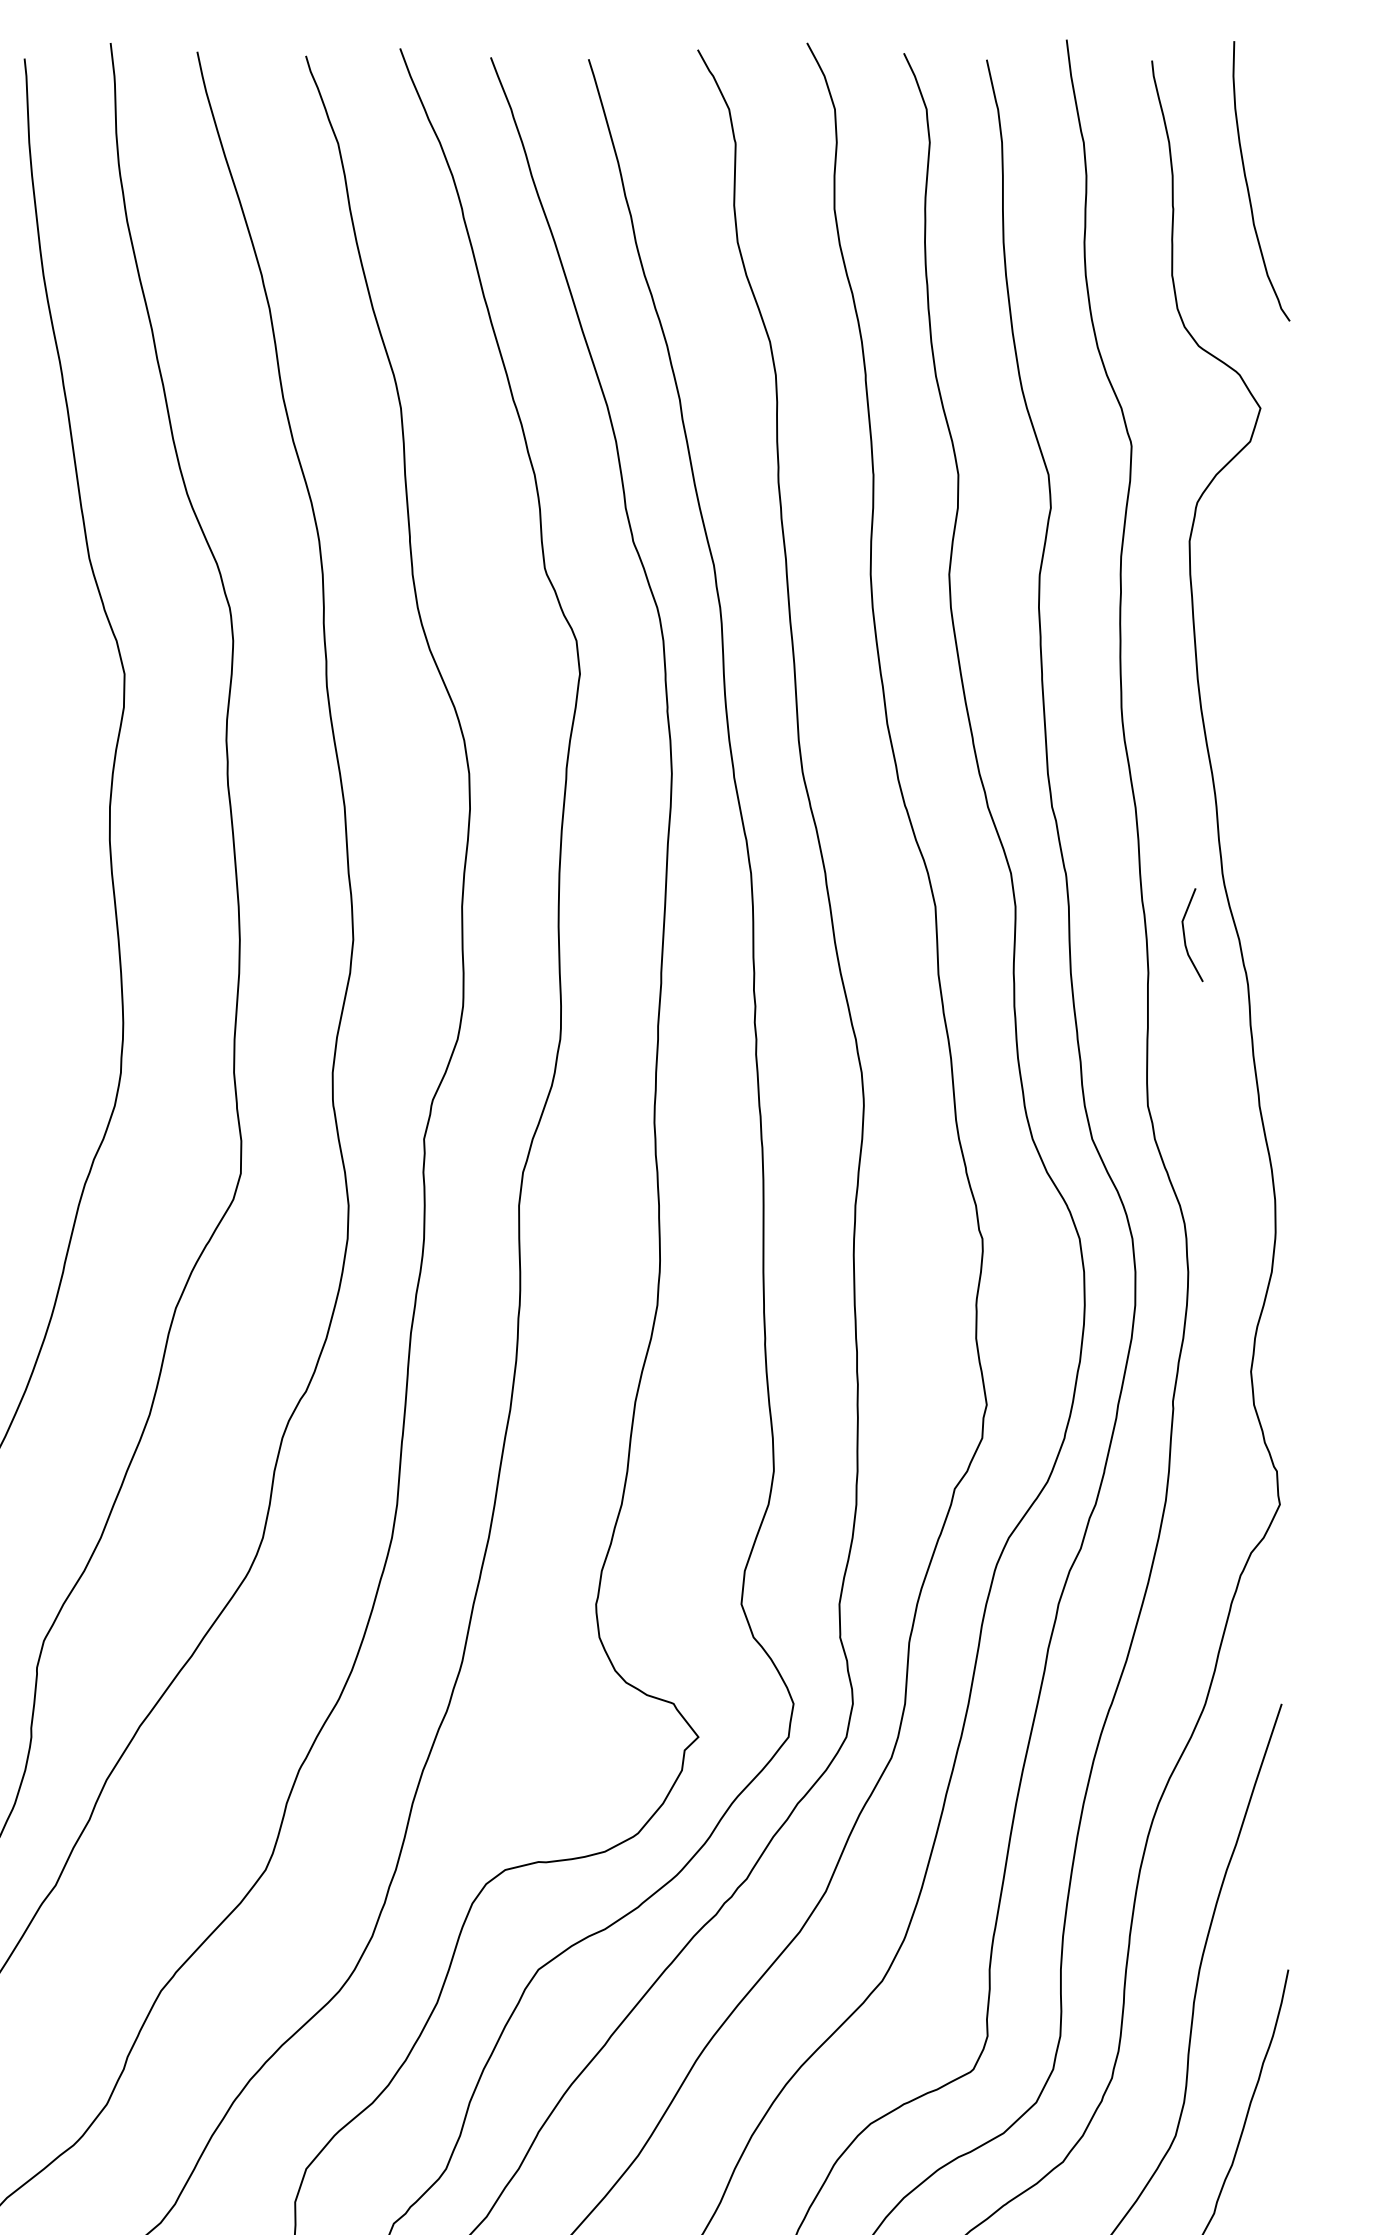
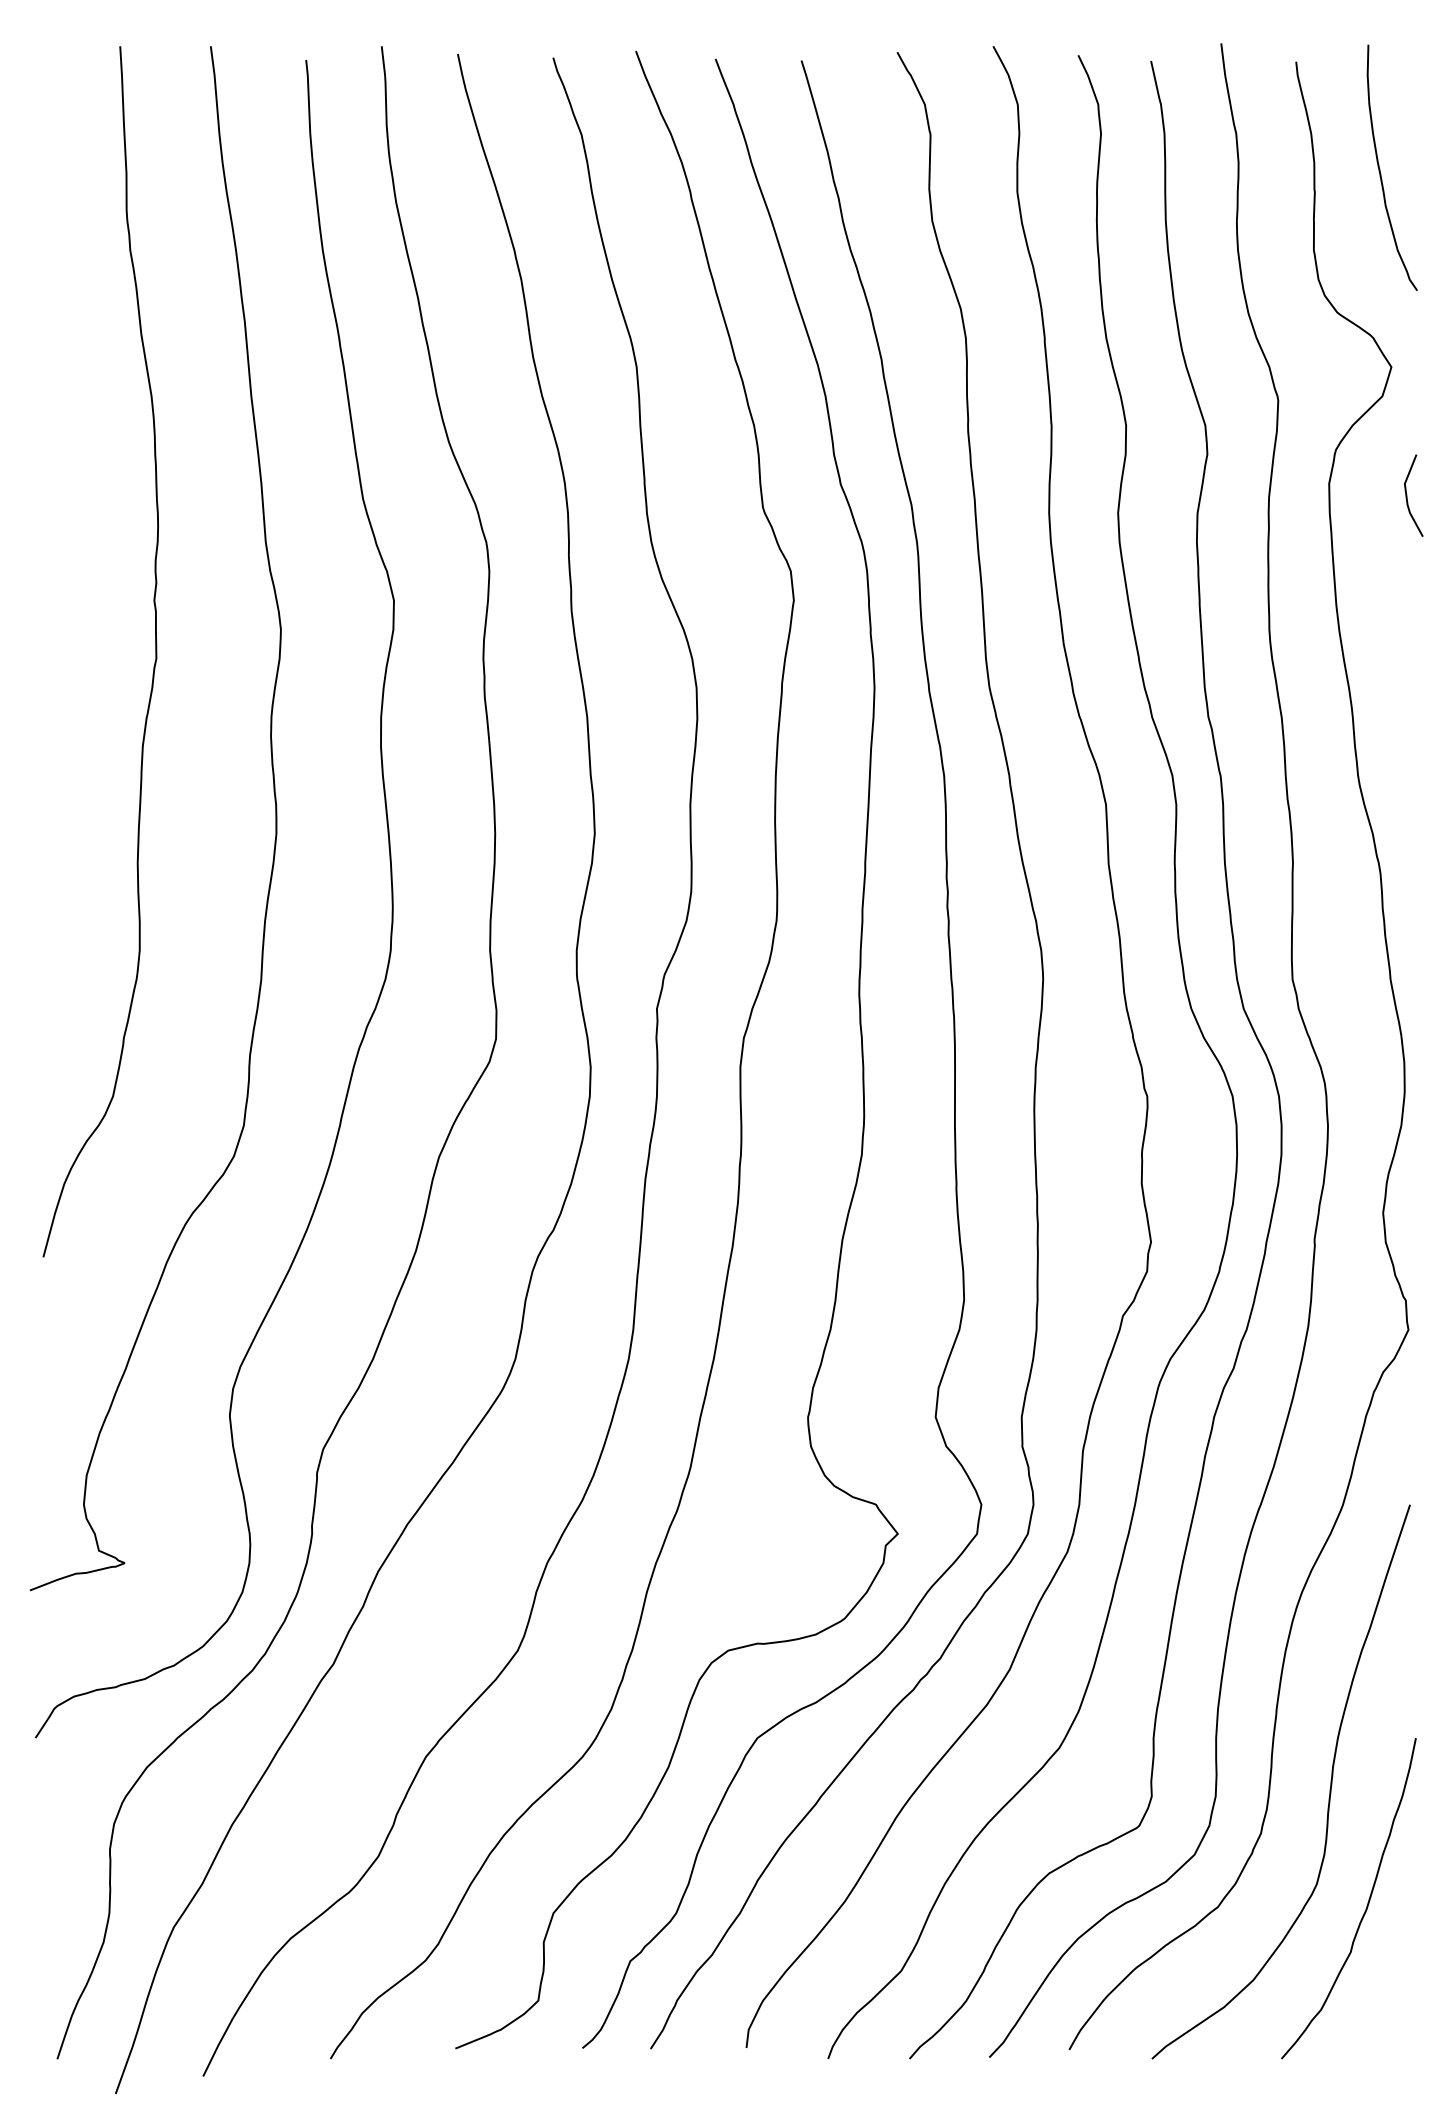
line: (1185, 934) -> (1407, 495), moved

